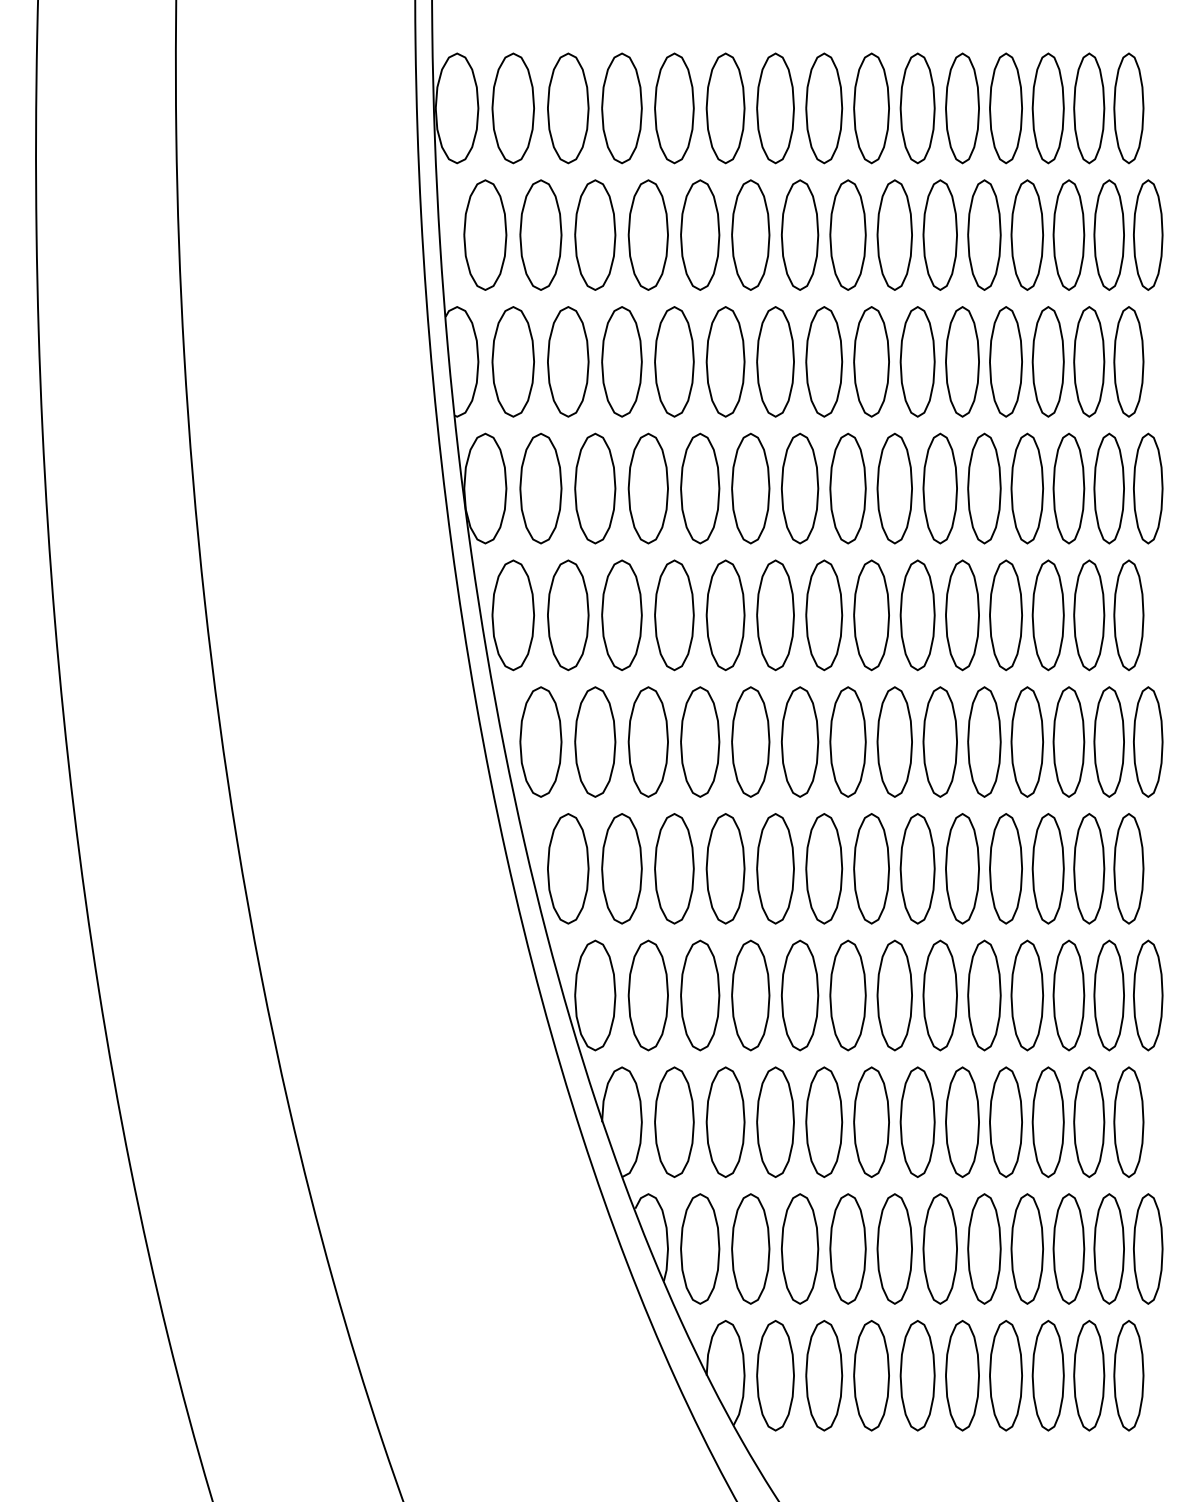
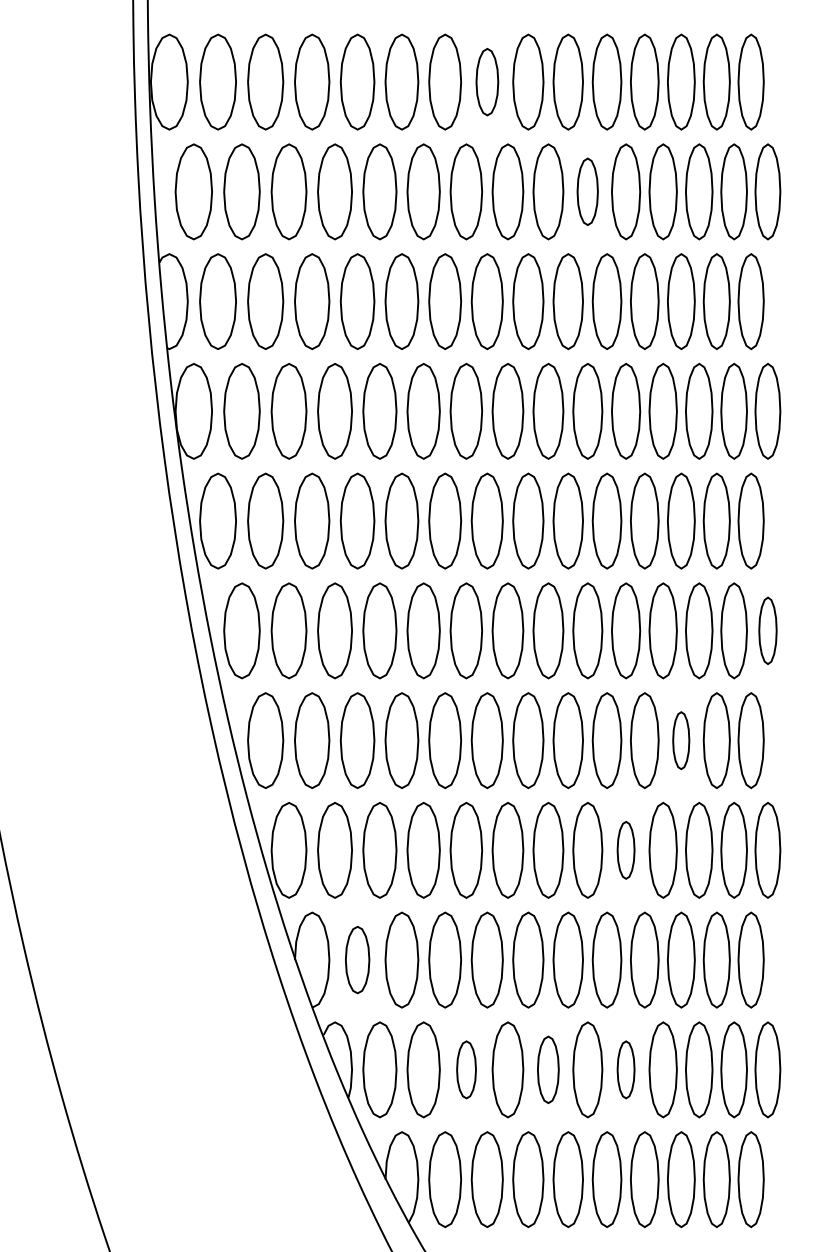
part: (824, 108) -> (487, 82), size x0.7
part: (939, 234) -> (587, 191), size x0.7
part: (1148, 741) -> (768, 630), size x0.7
part: (1047, 868) -> (680, 740), size x0.6
part: (984, 995) -> (626, 850), size x0.6
part: (674, 1121) -> (357, 959), size x0.7
part: (800, 1248) -> (466, 1069), size x0.6
part: (894, 1248) -> (548, 1069), size x0.7
part: (984, 1248) -> (626, 1069), size x0.6

